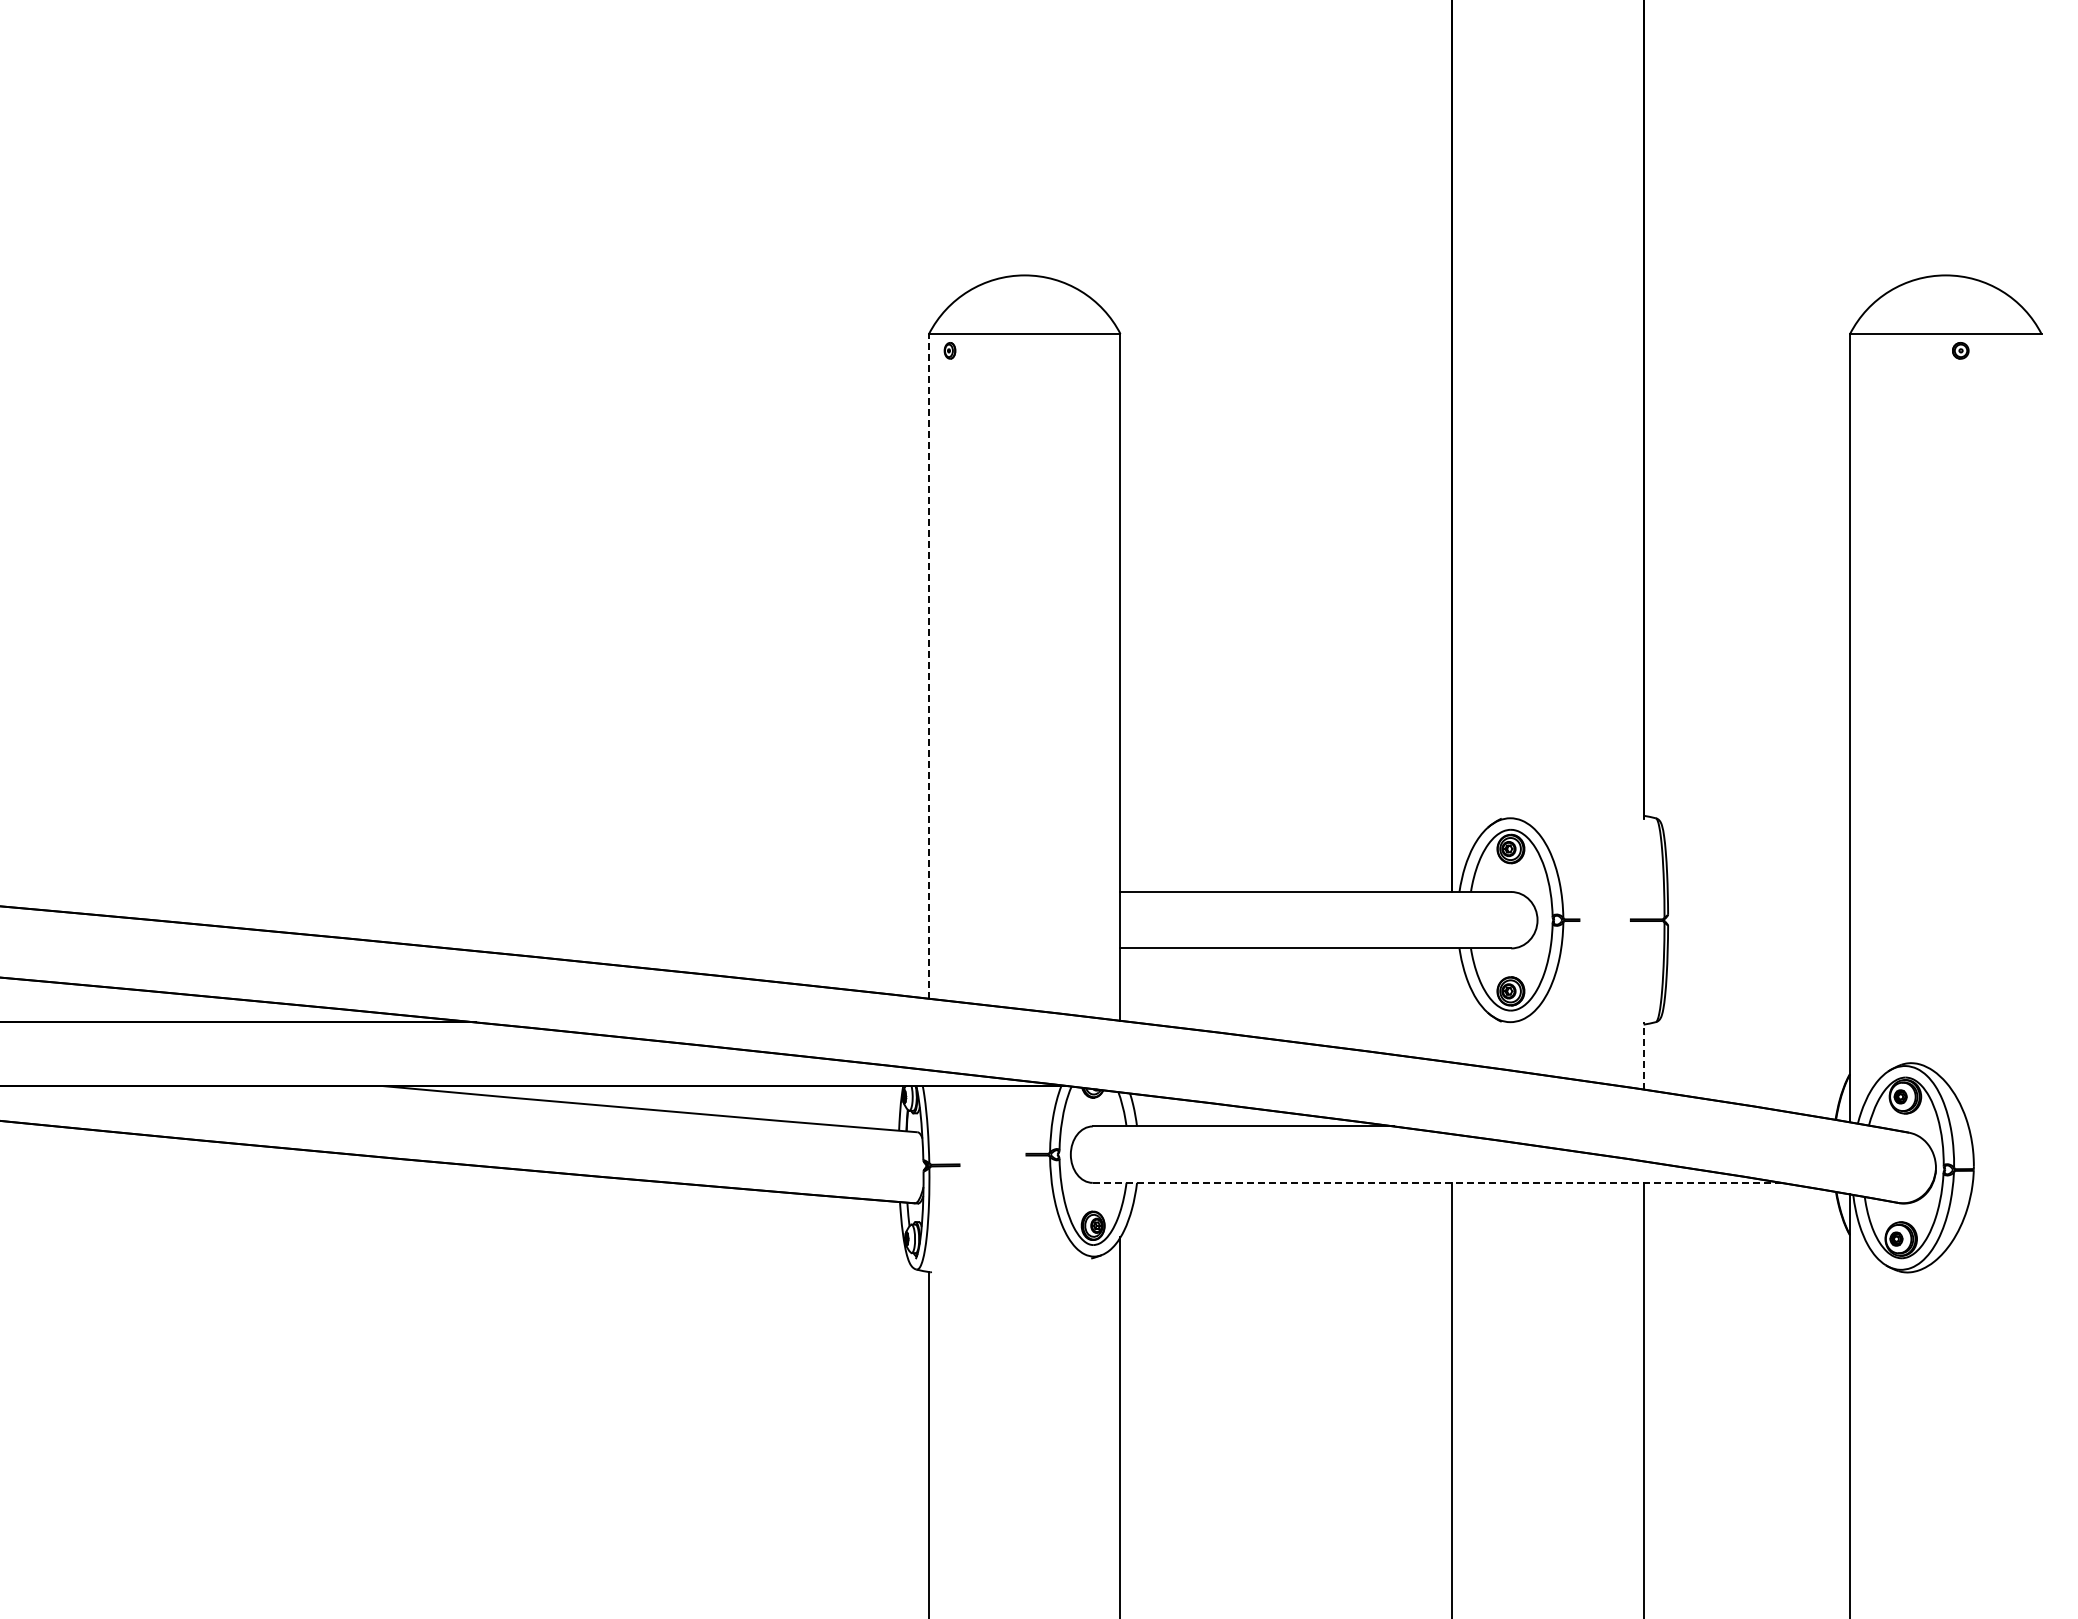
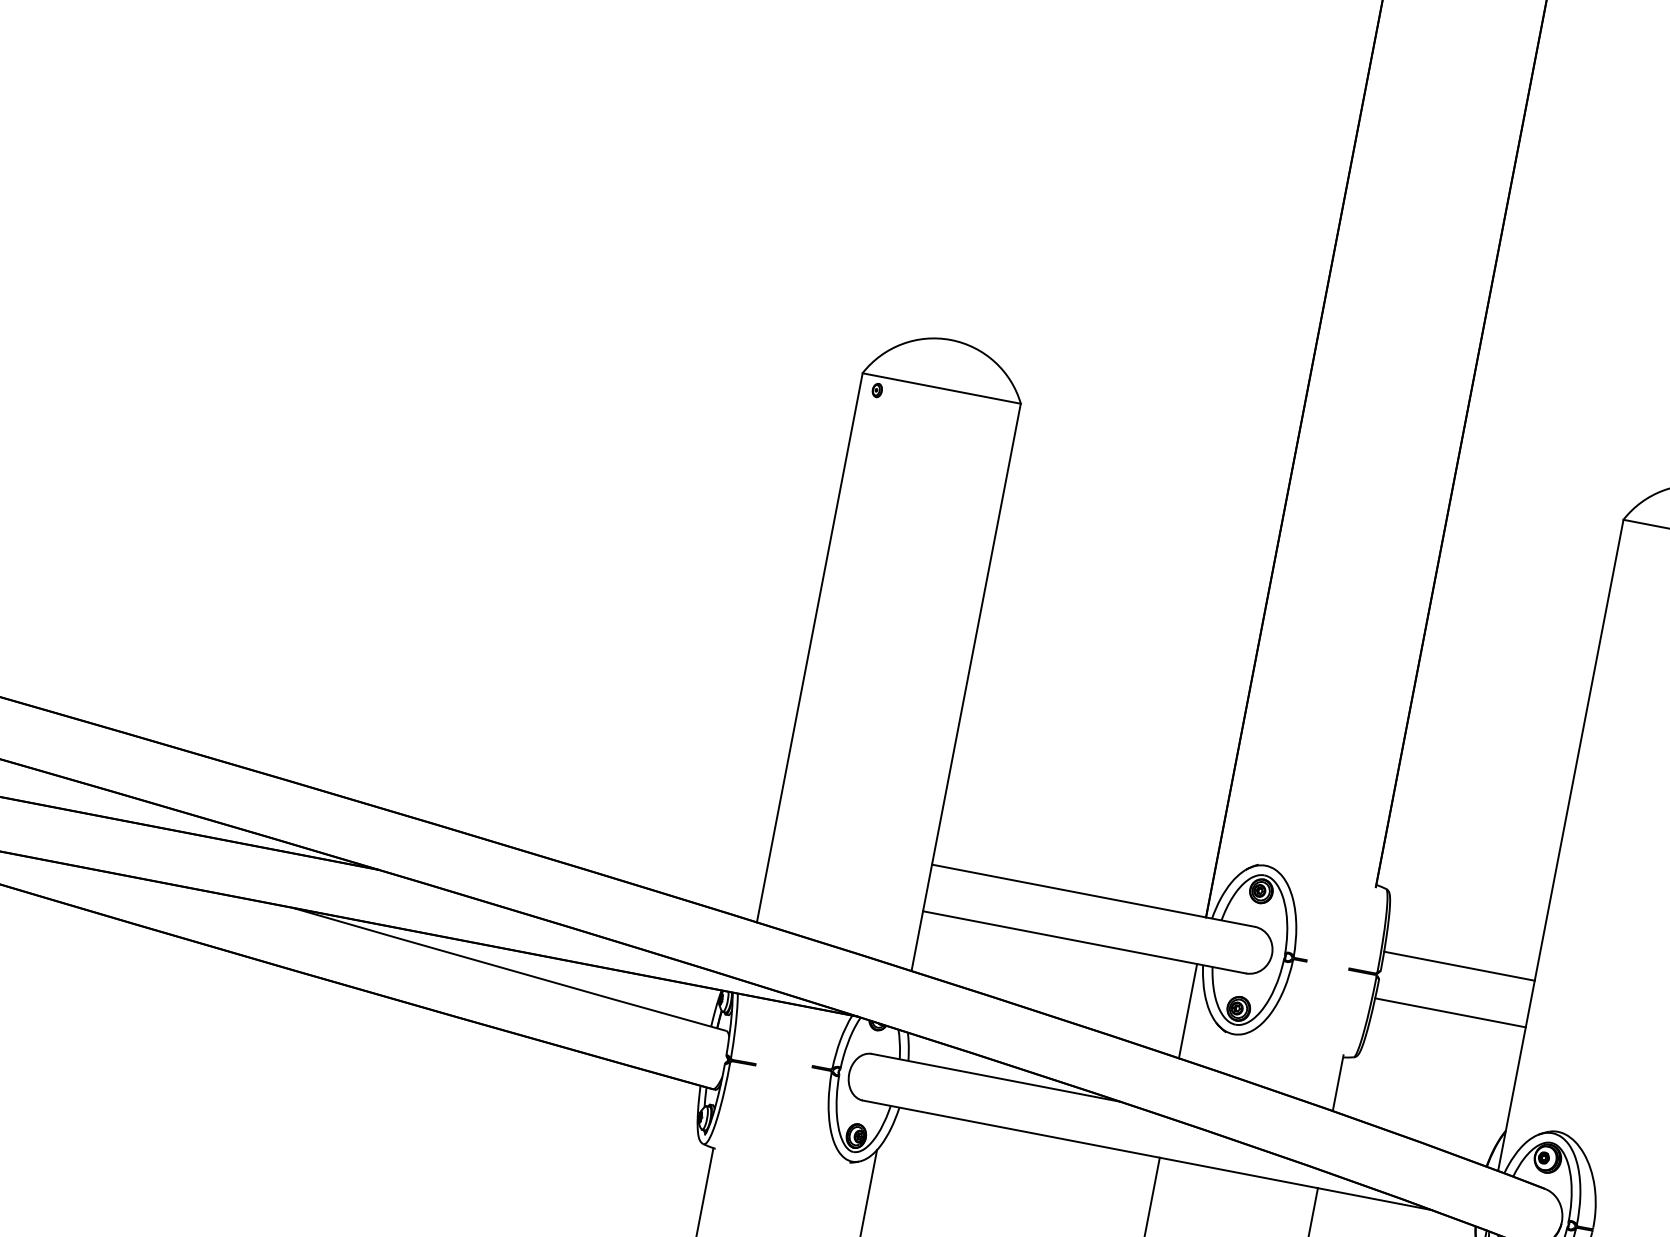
line: (929, 665) -> (810, 647), dashed -> solid
line: (1758, 892) -> (1459, 966), added
line: (1758, 948) -> (1450, 1012), added
line: (1452, 1005) -> (1188, 1011), added
line: (1643, 1055) -> (1338, 1082), dashed -> solid
line: (1437, 1182) -> (1147, 1155), dashed -> solid

